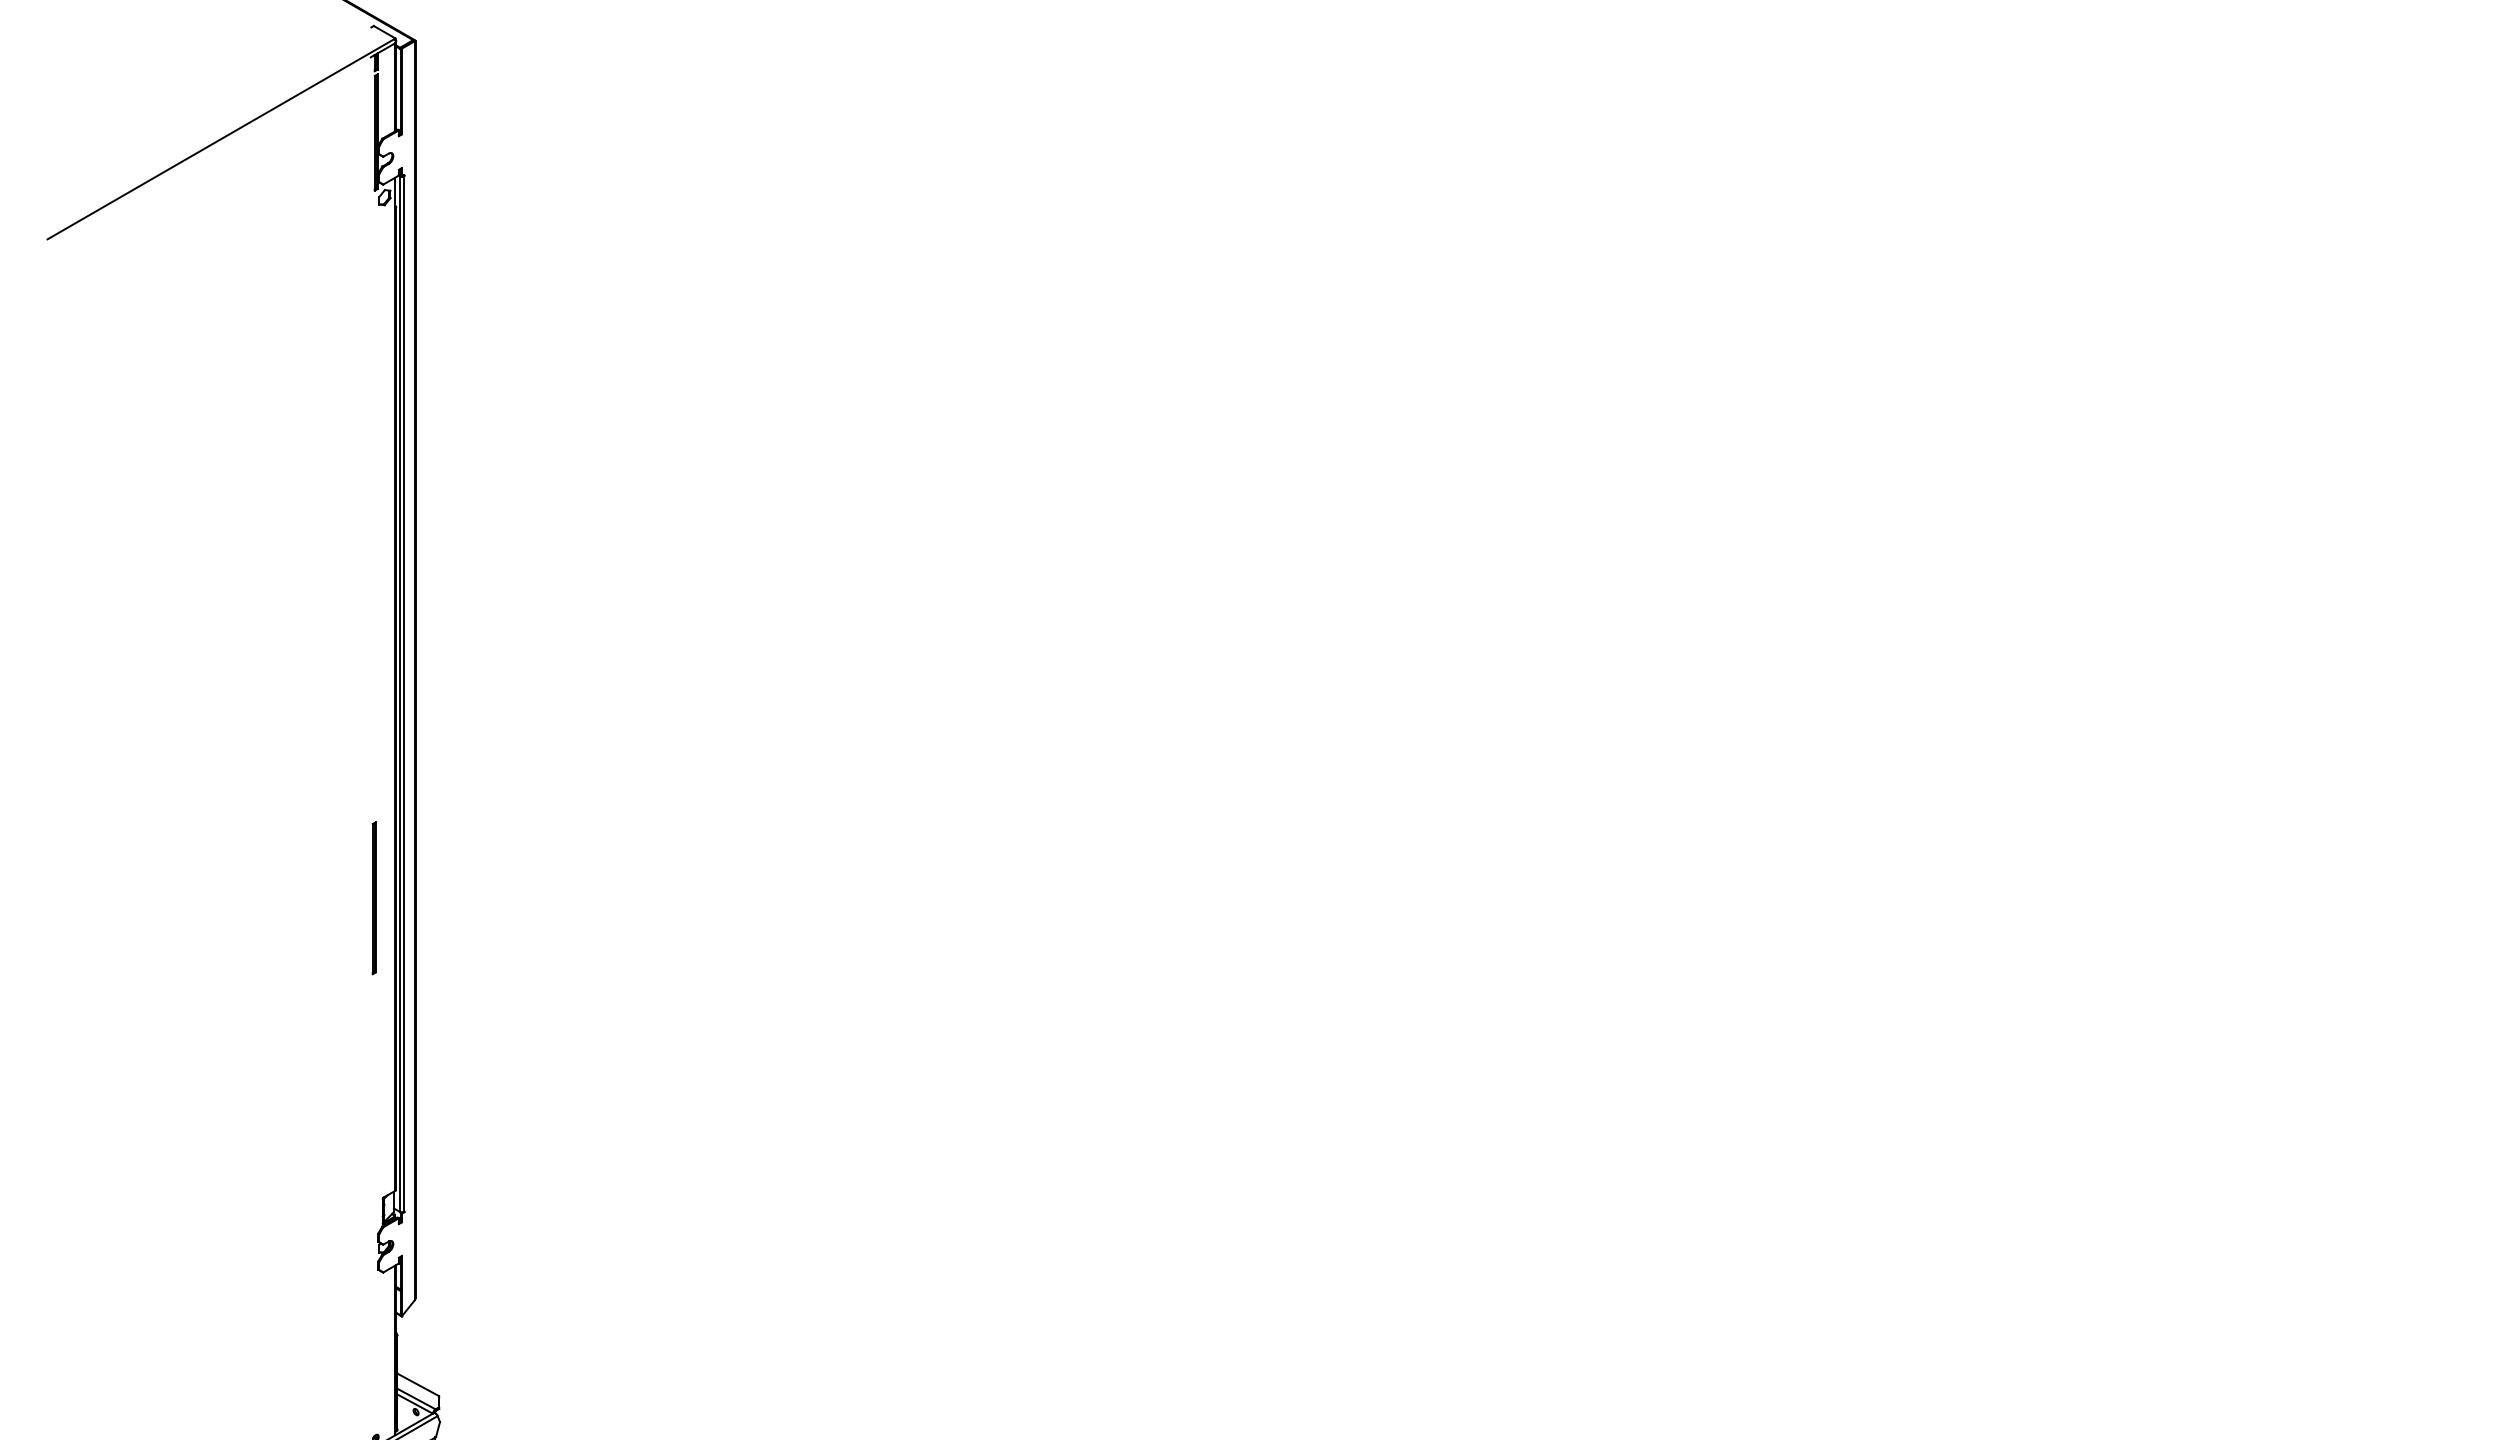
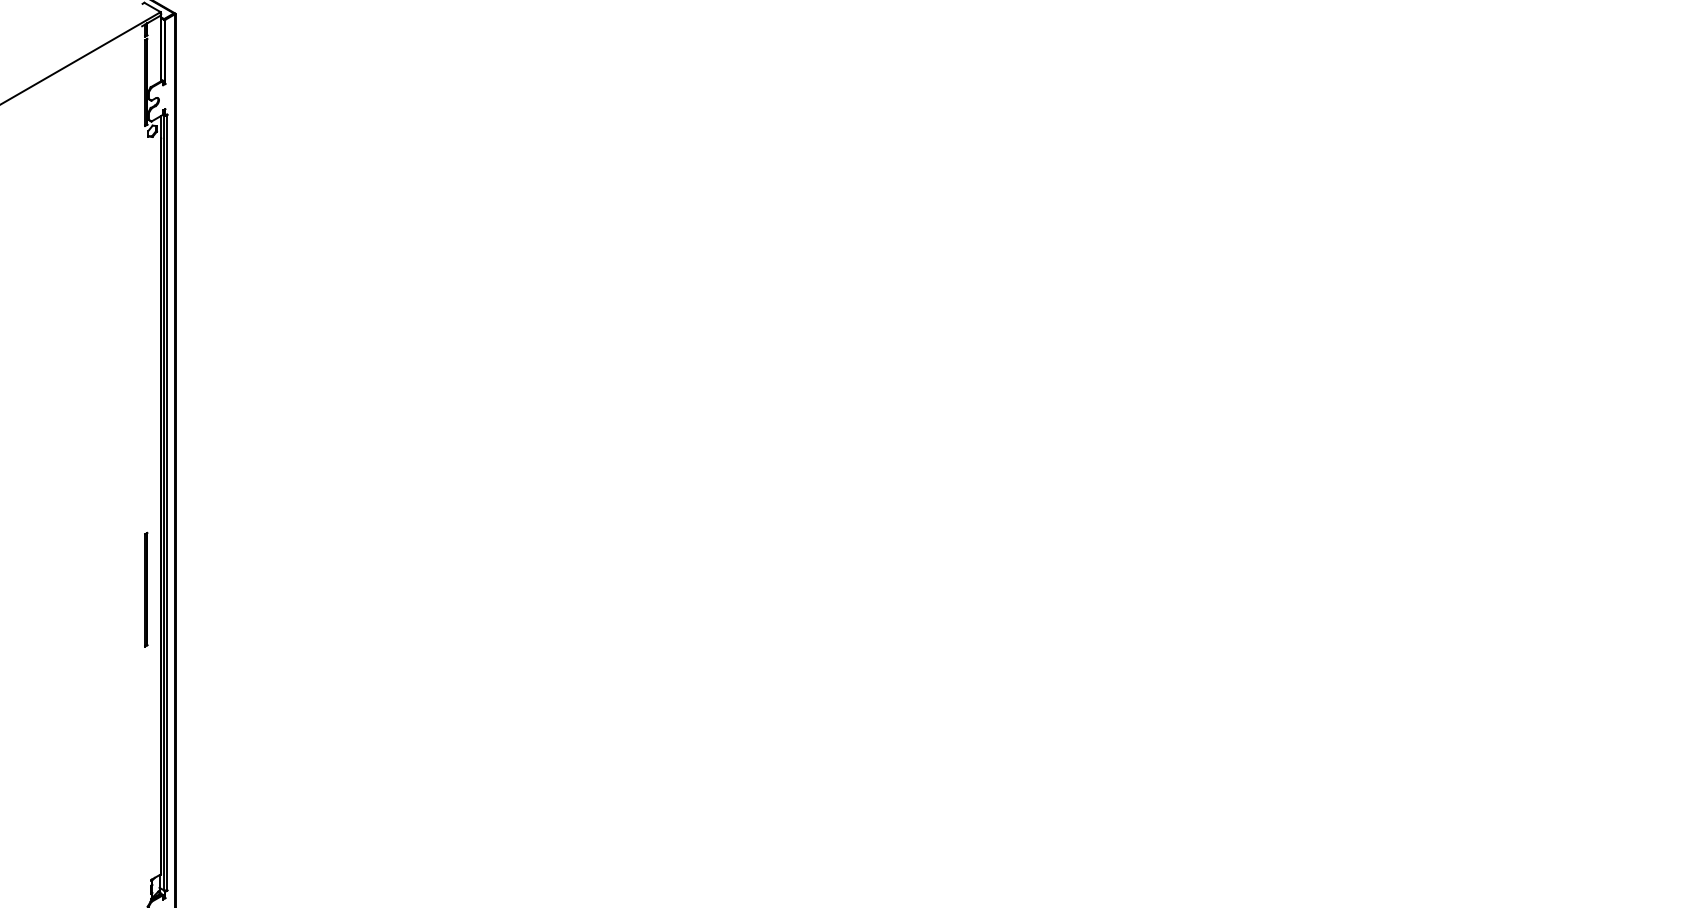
part: (373, 898) -> (145, 589), moved

